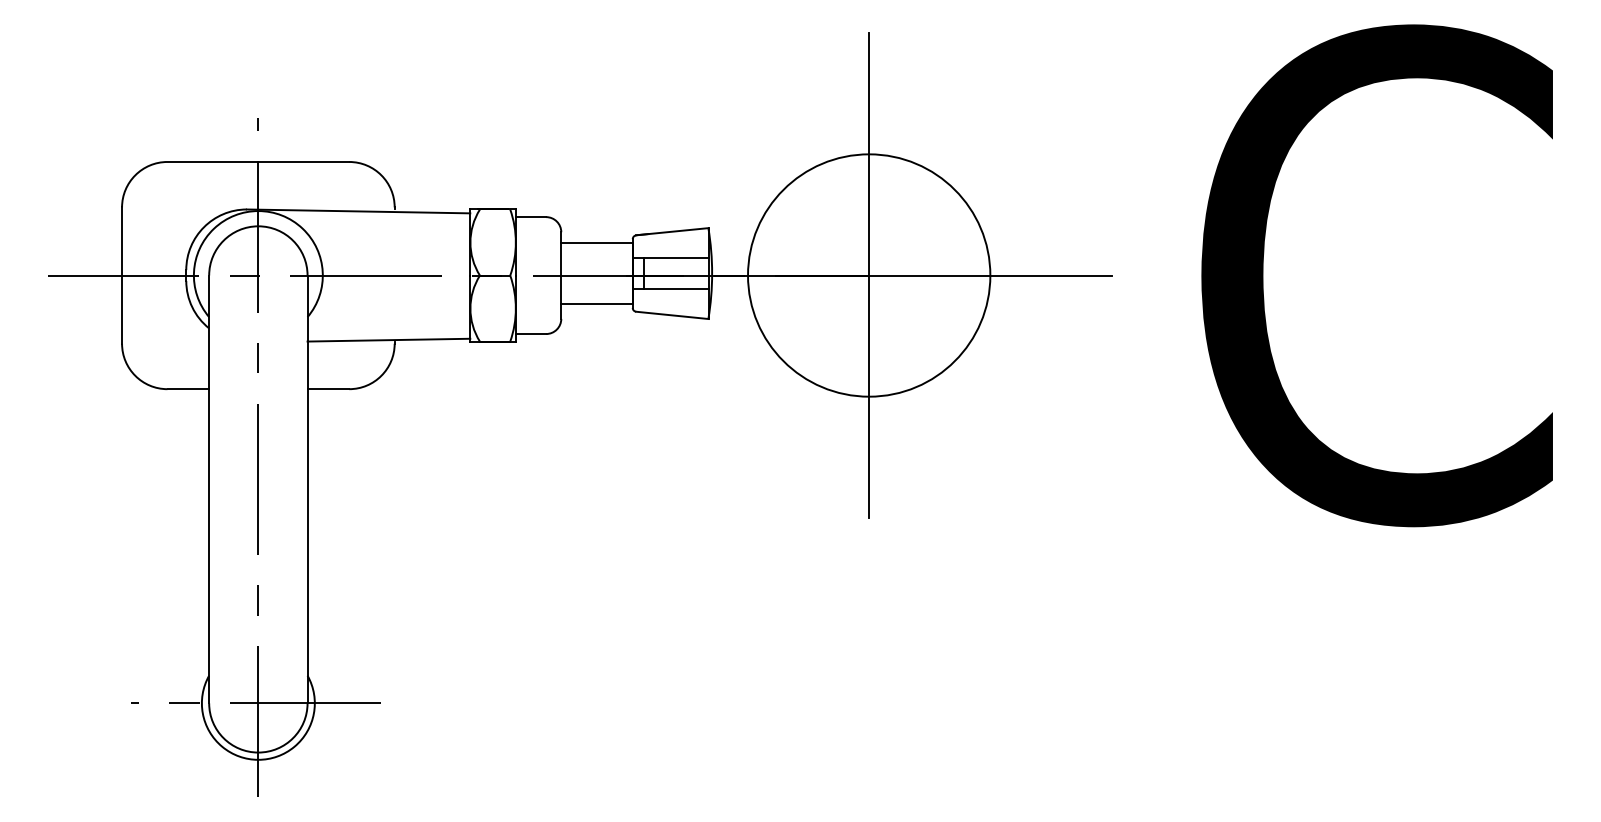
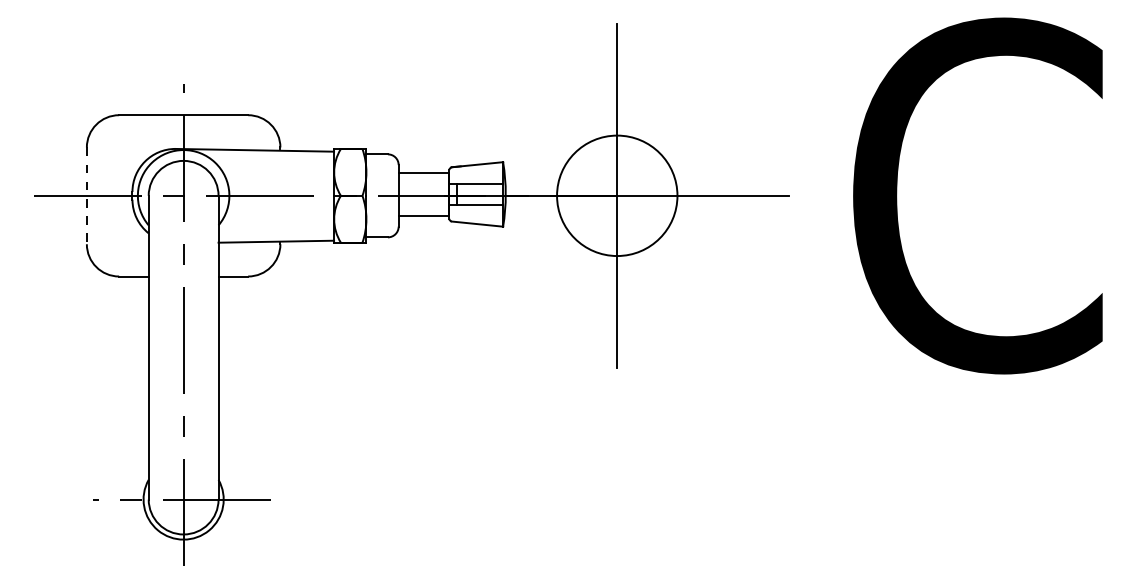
circle: (869, 275) -> (617, 195), size x0.7
line: (122, 276) -> (87, 196), solid -> dashed

